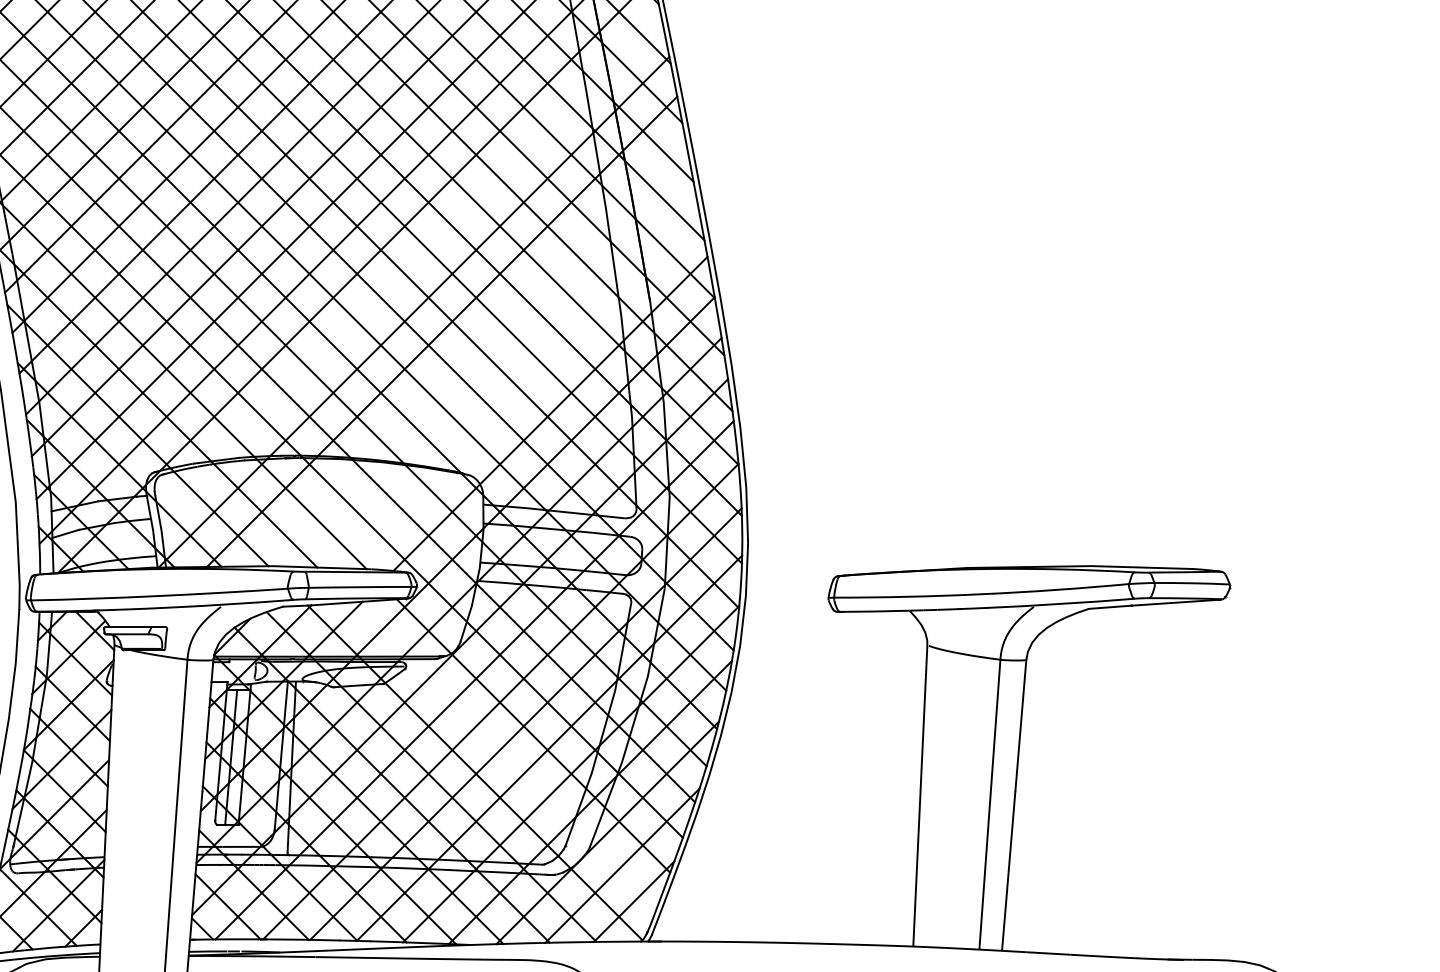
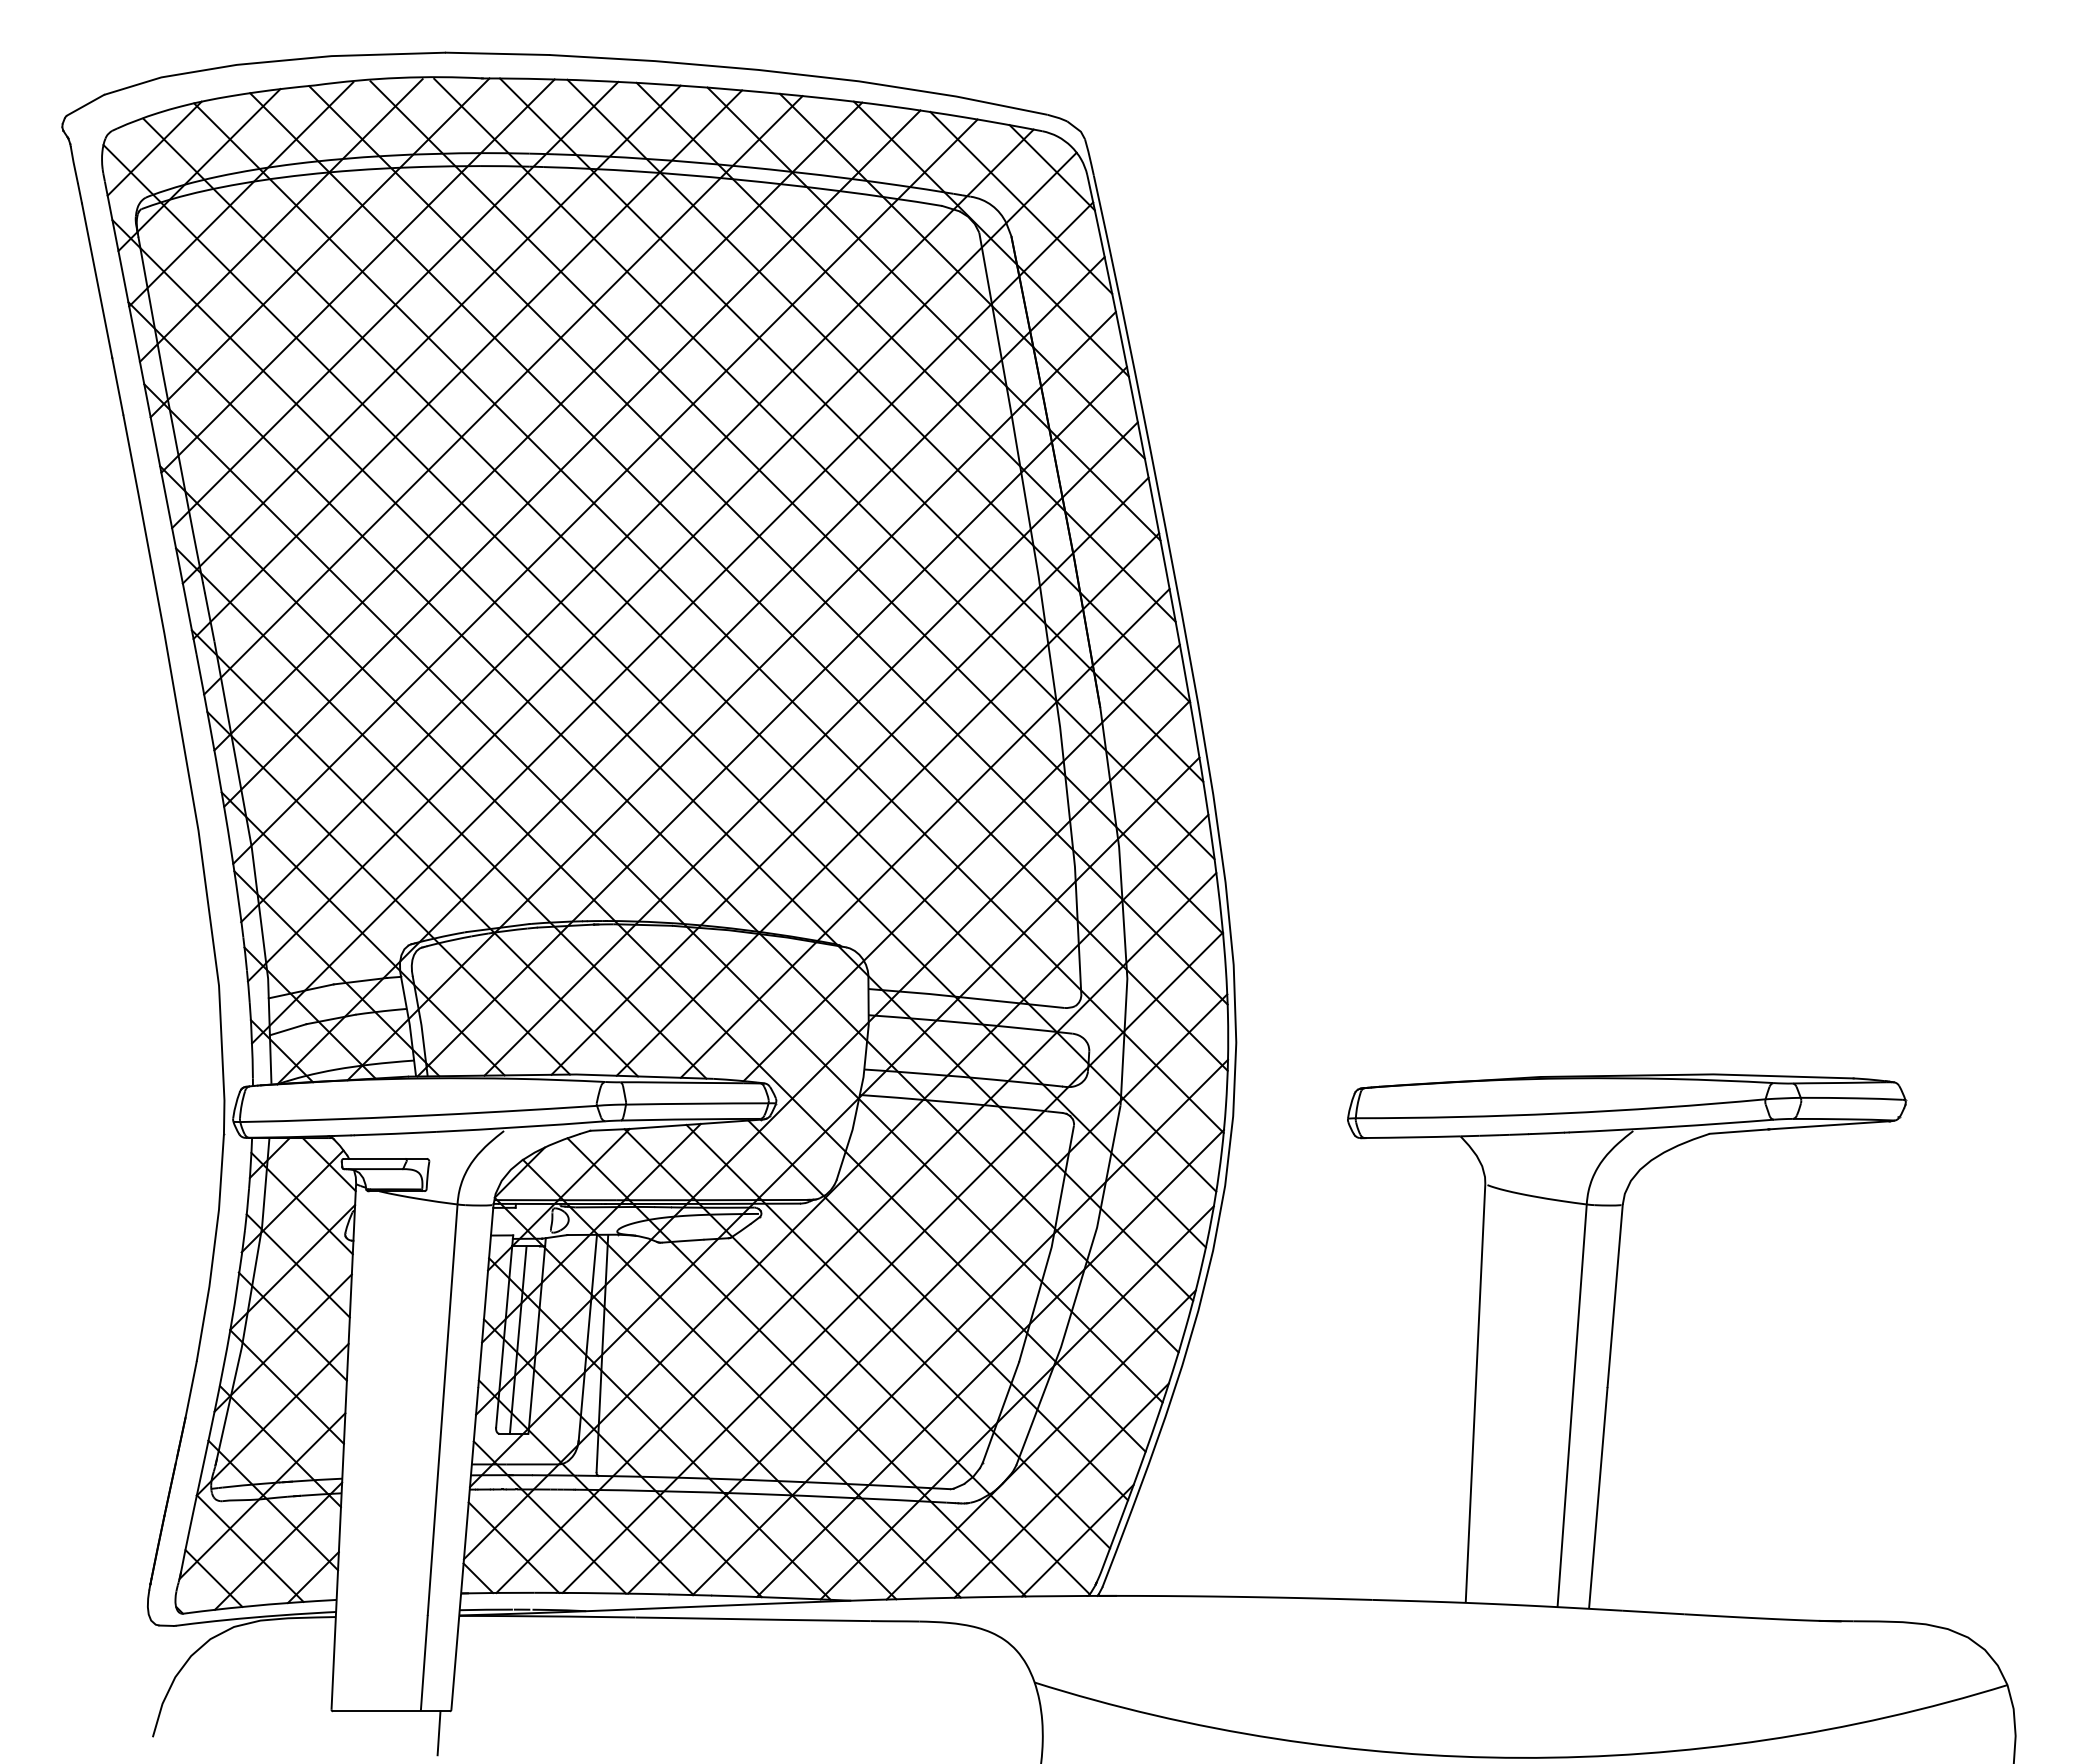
line: (384, 293) -> (731, 695), added
line: (469, 350) -> (849, 775), added
line: (497, 371) -> (887, 804), added
line: (523, 392) -> (924, 833), added
line: (504, 754) -> (898, 1336), added

